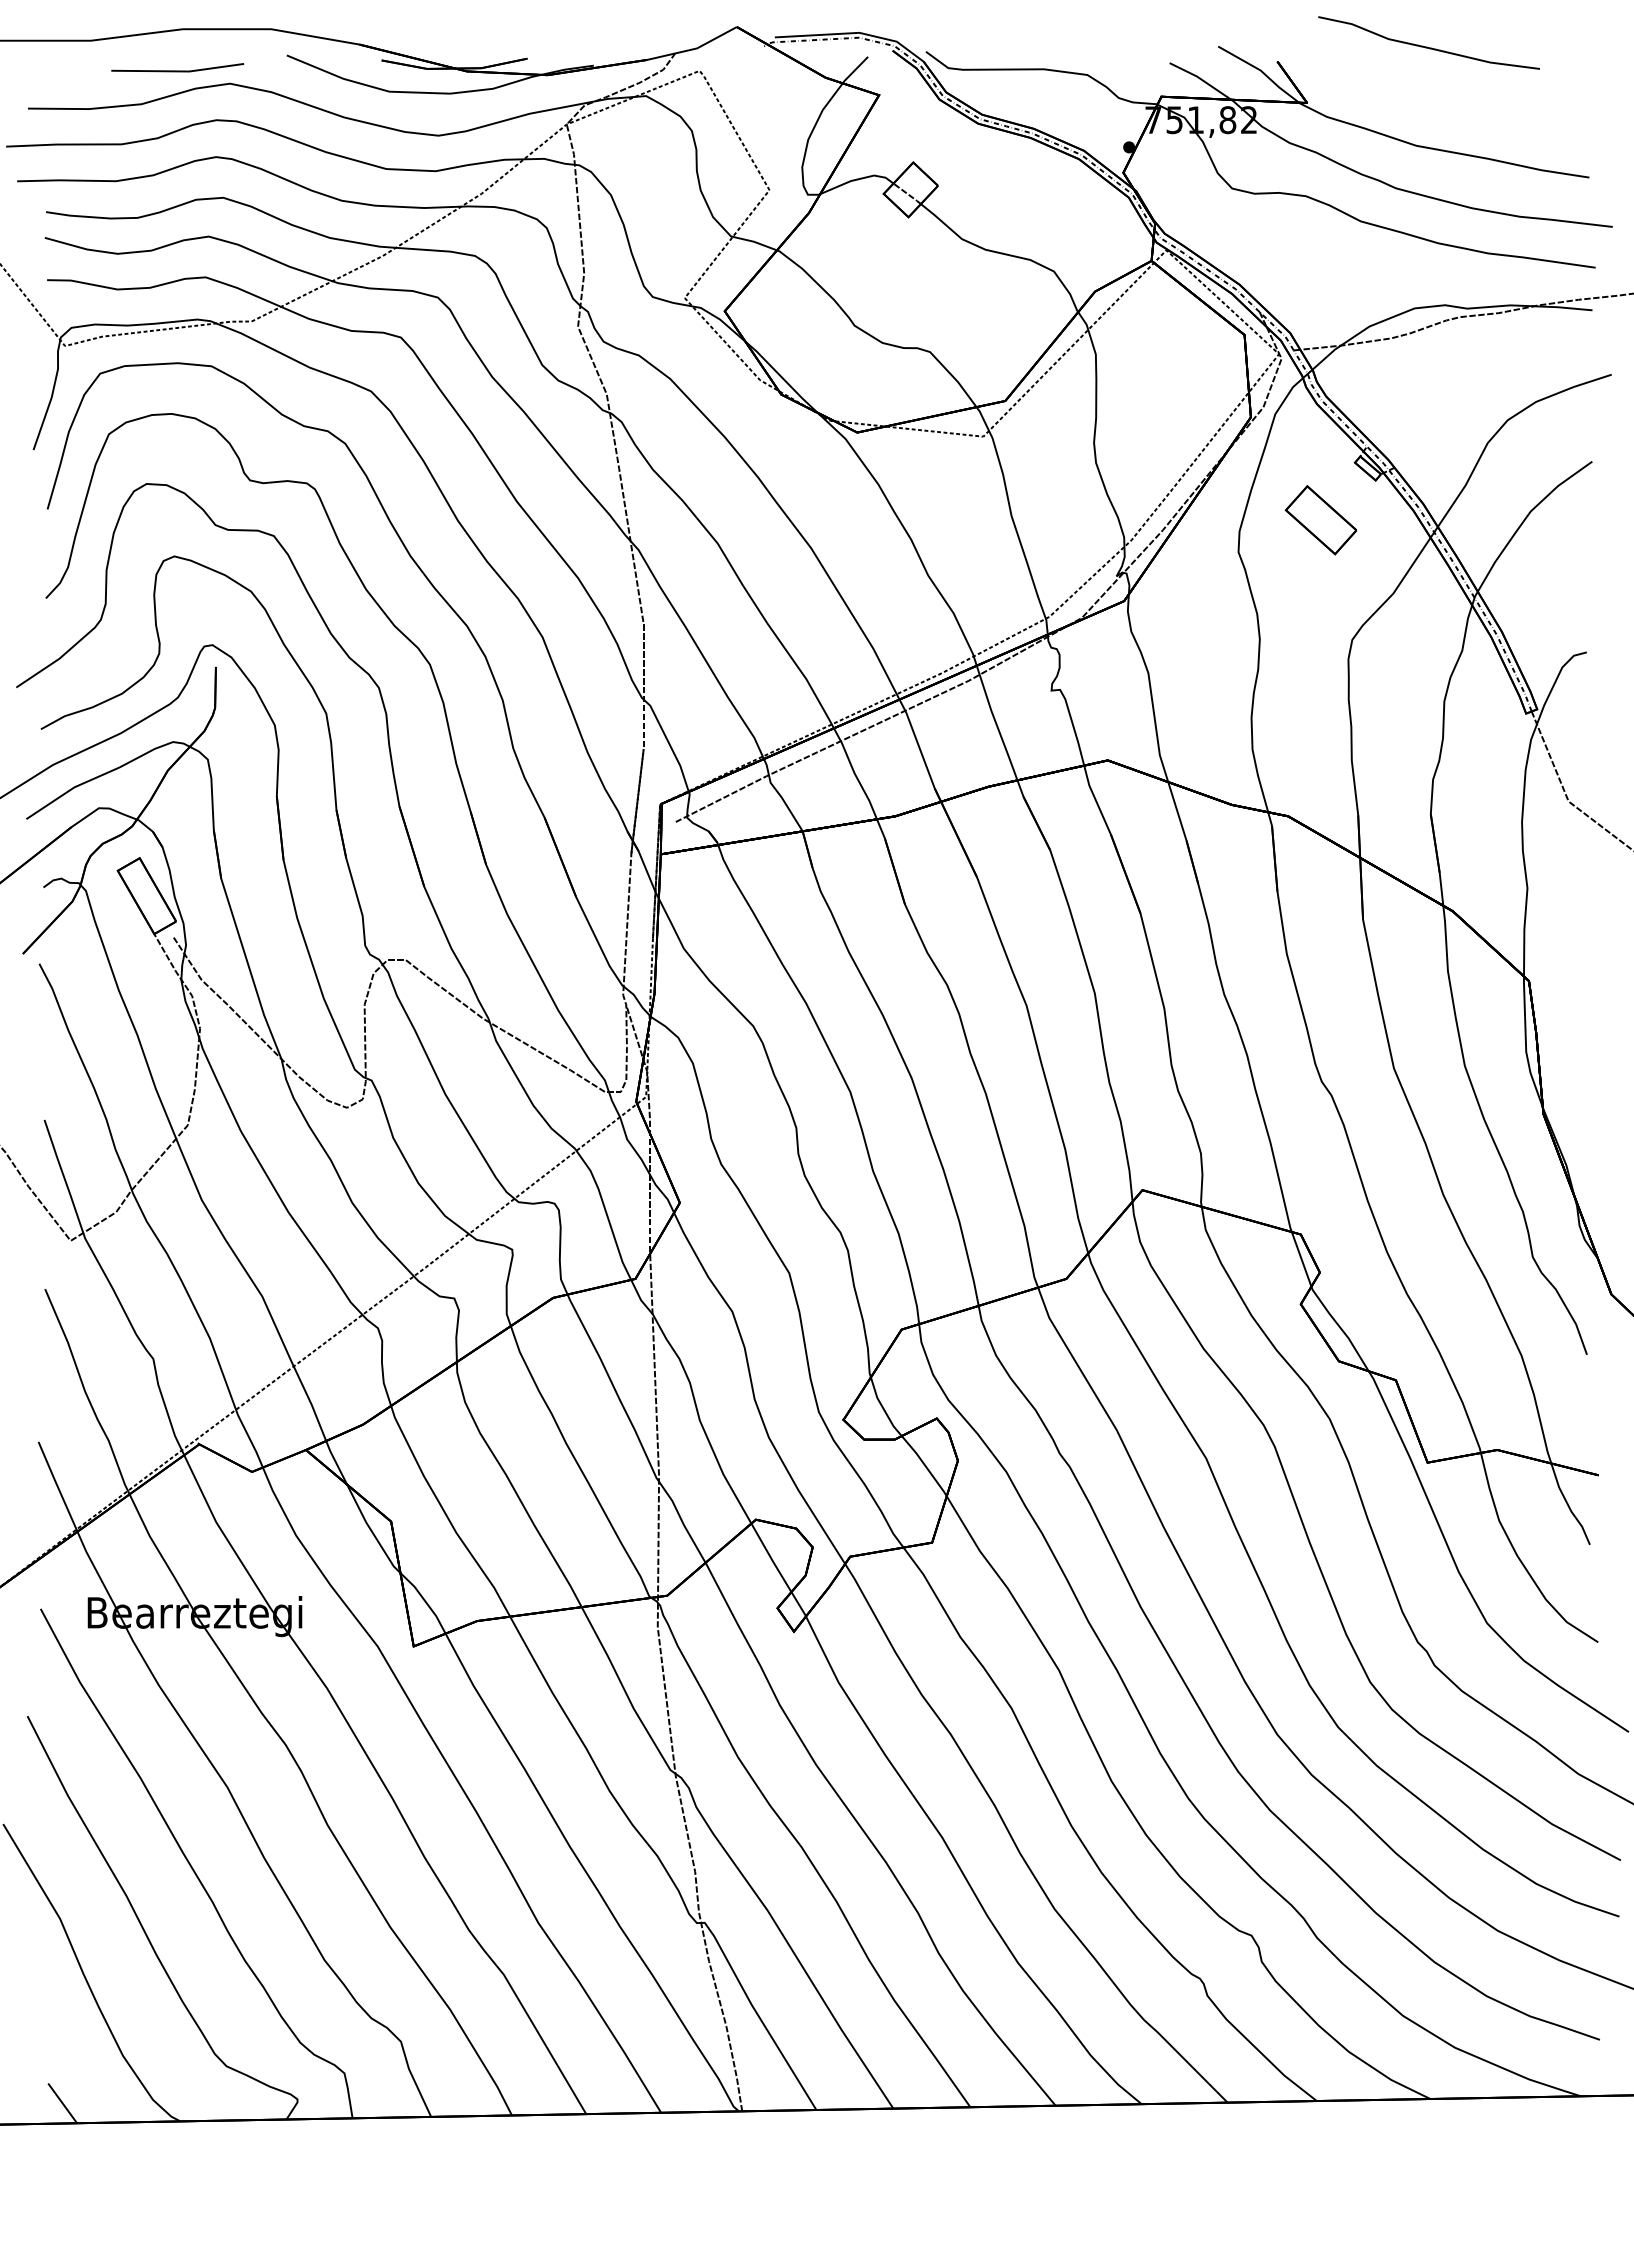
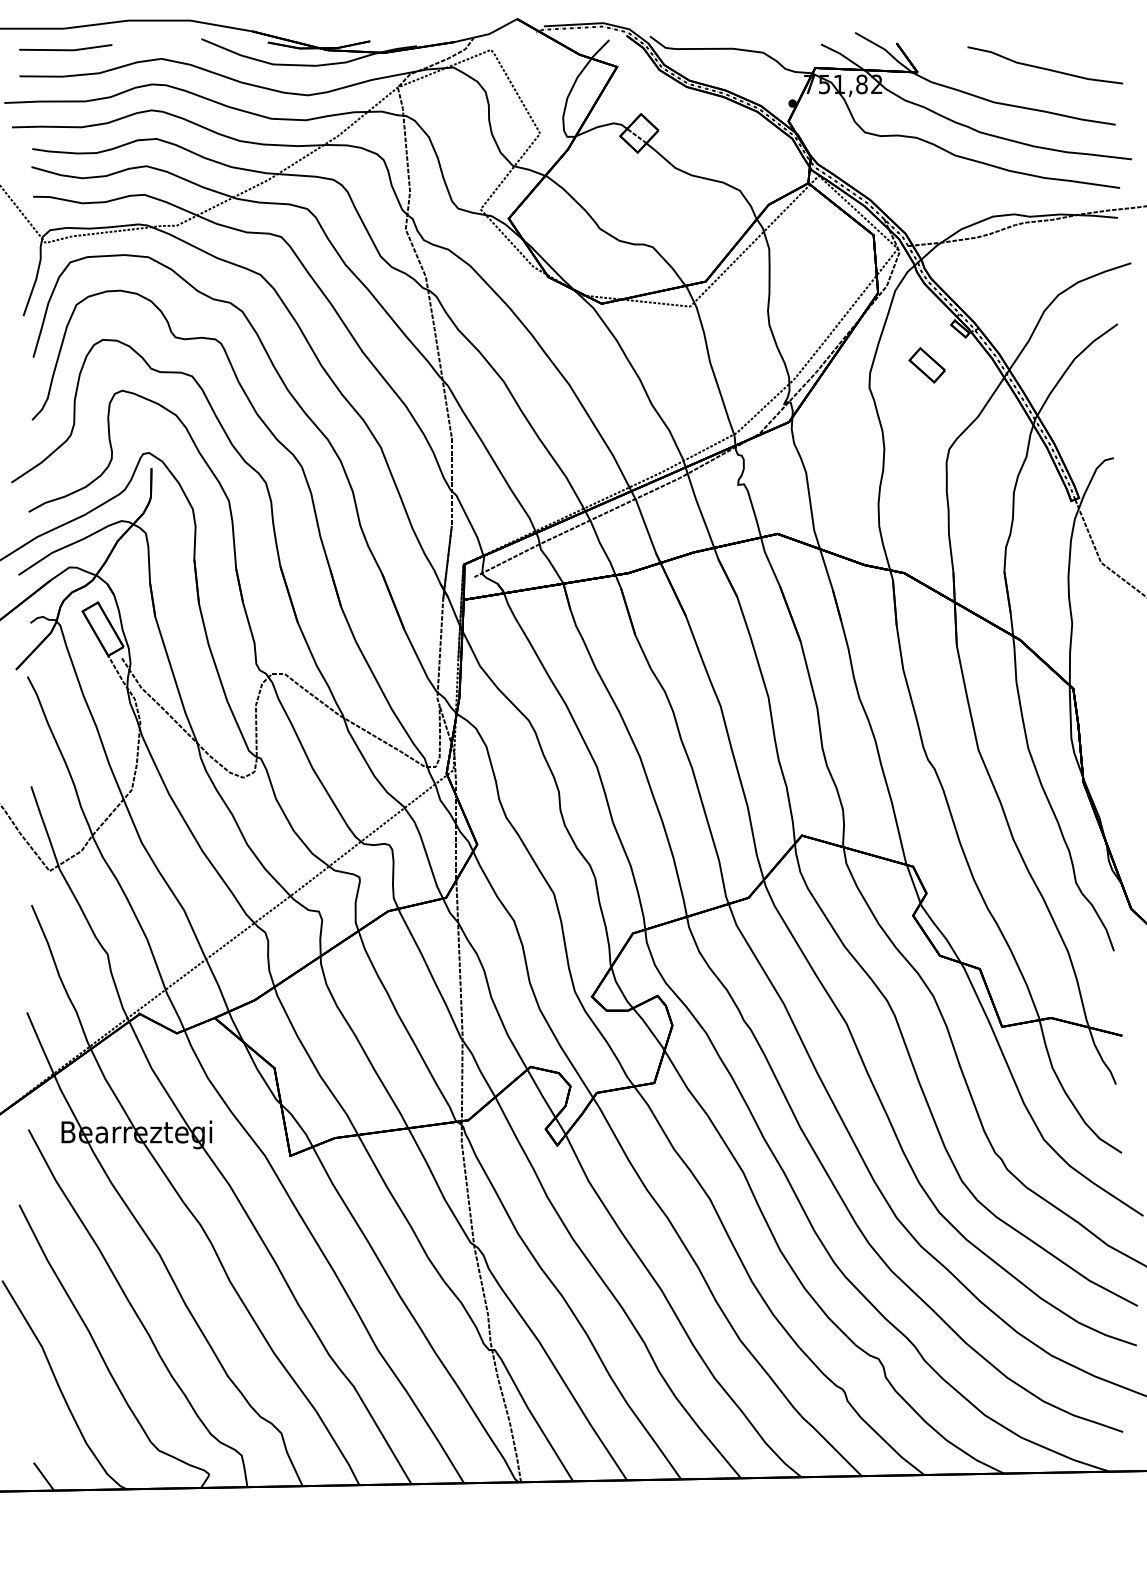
curve: (1427, 46) -> (1044, 67), moved
line: (177, 70) -> (65, 49), moved
part: (1320, 520) -> (926, 365), size x0.71

